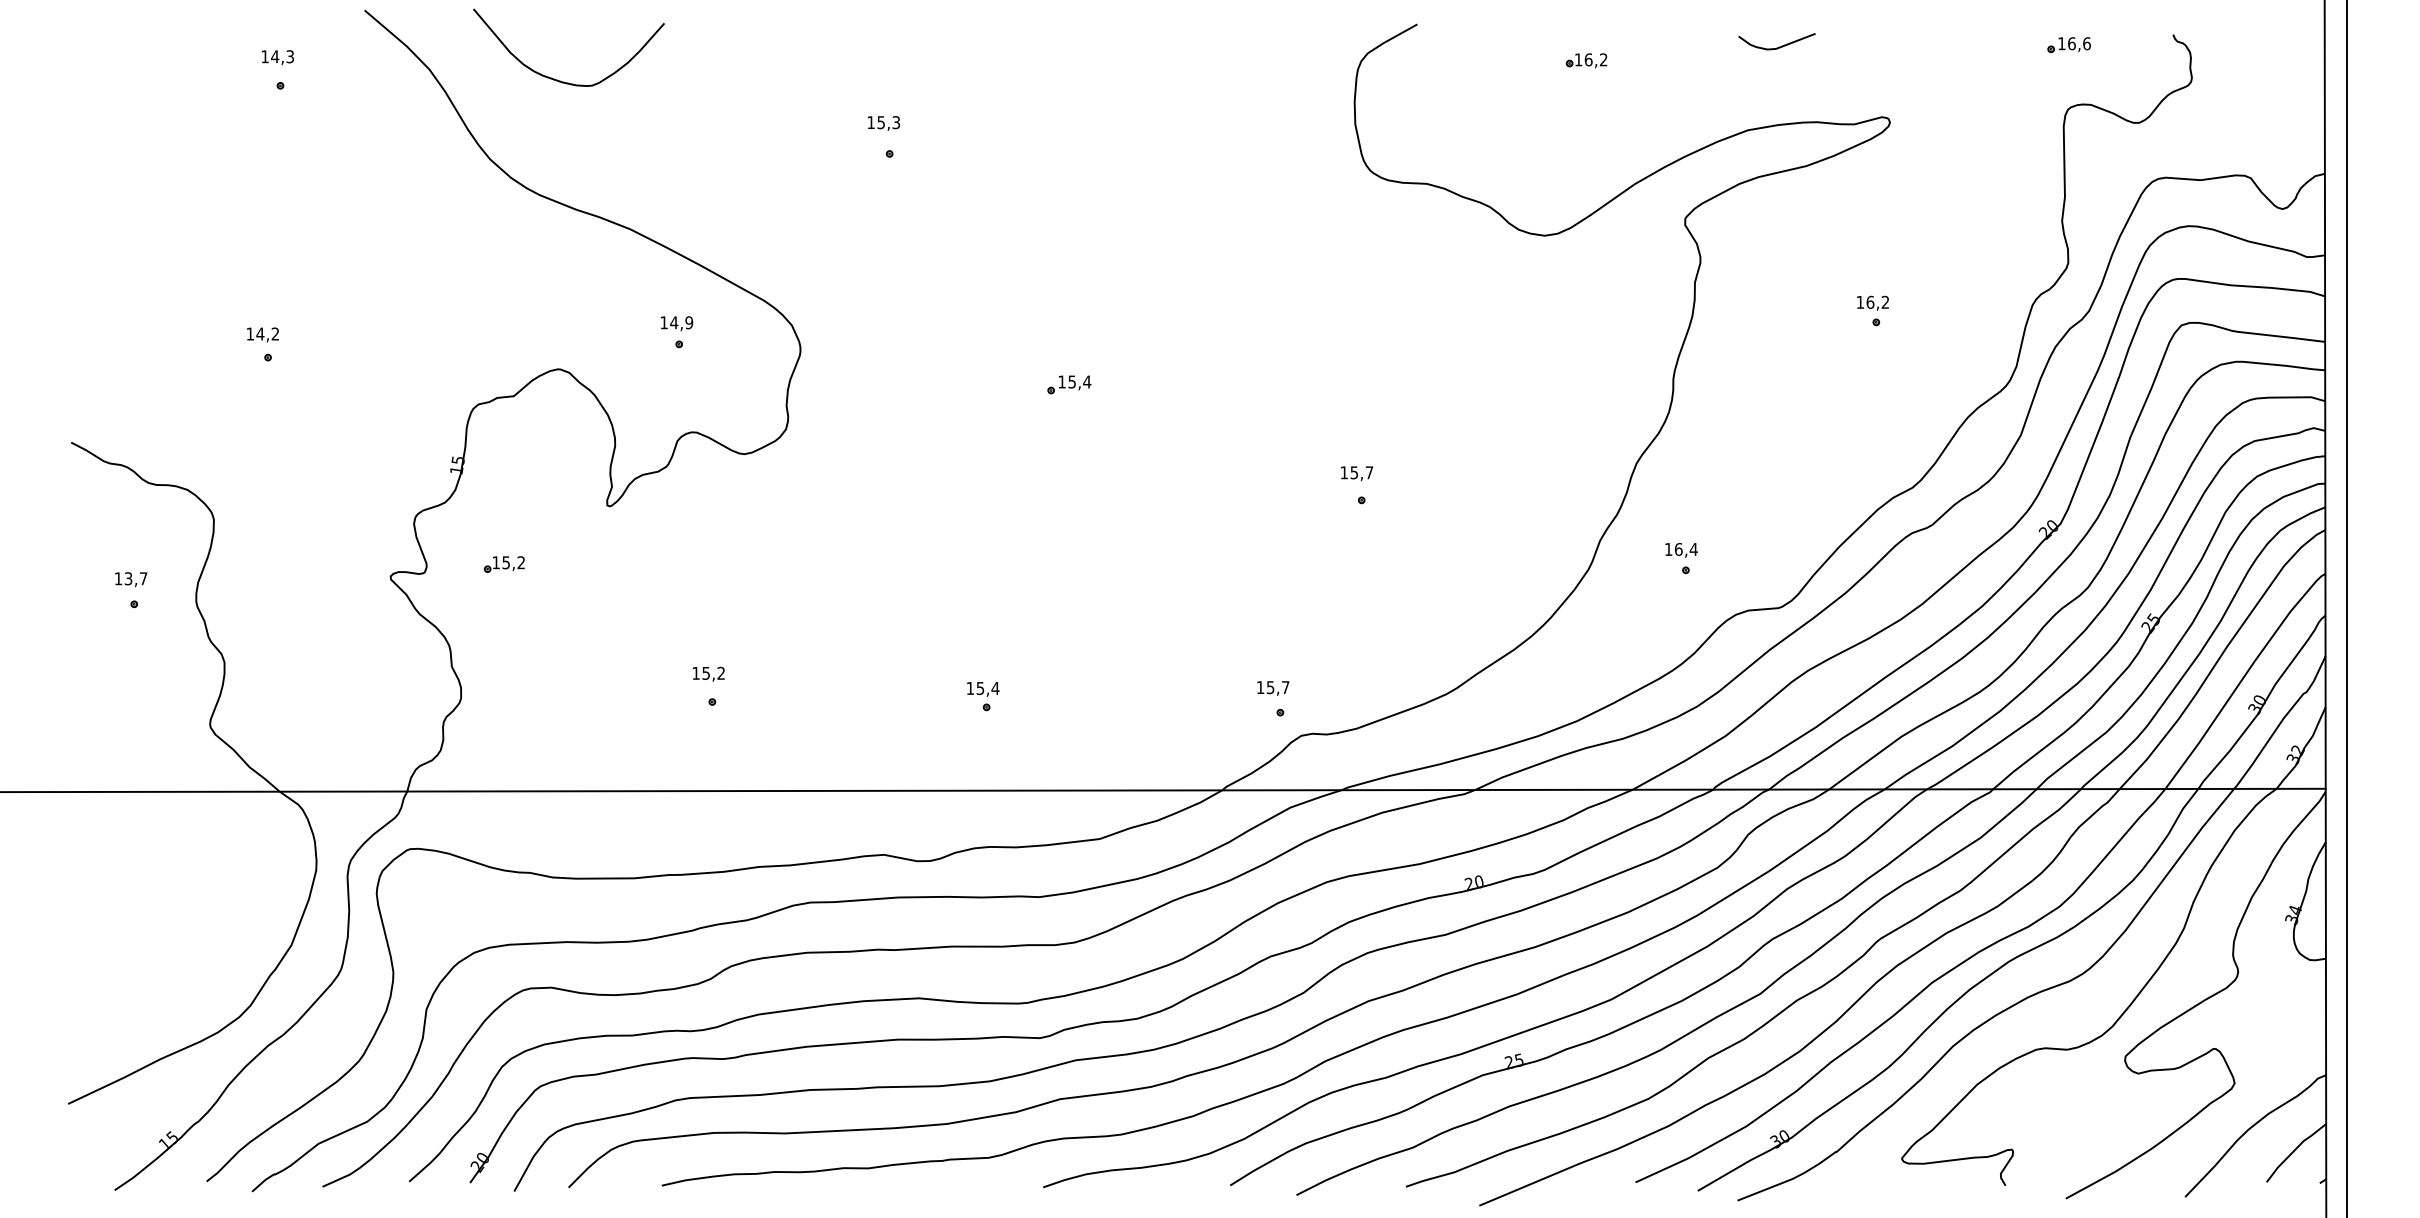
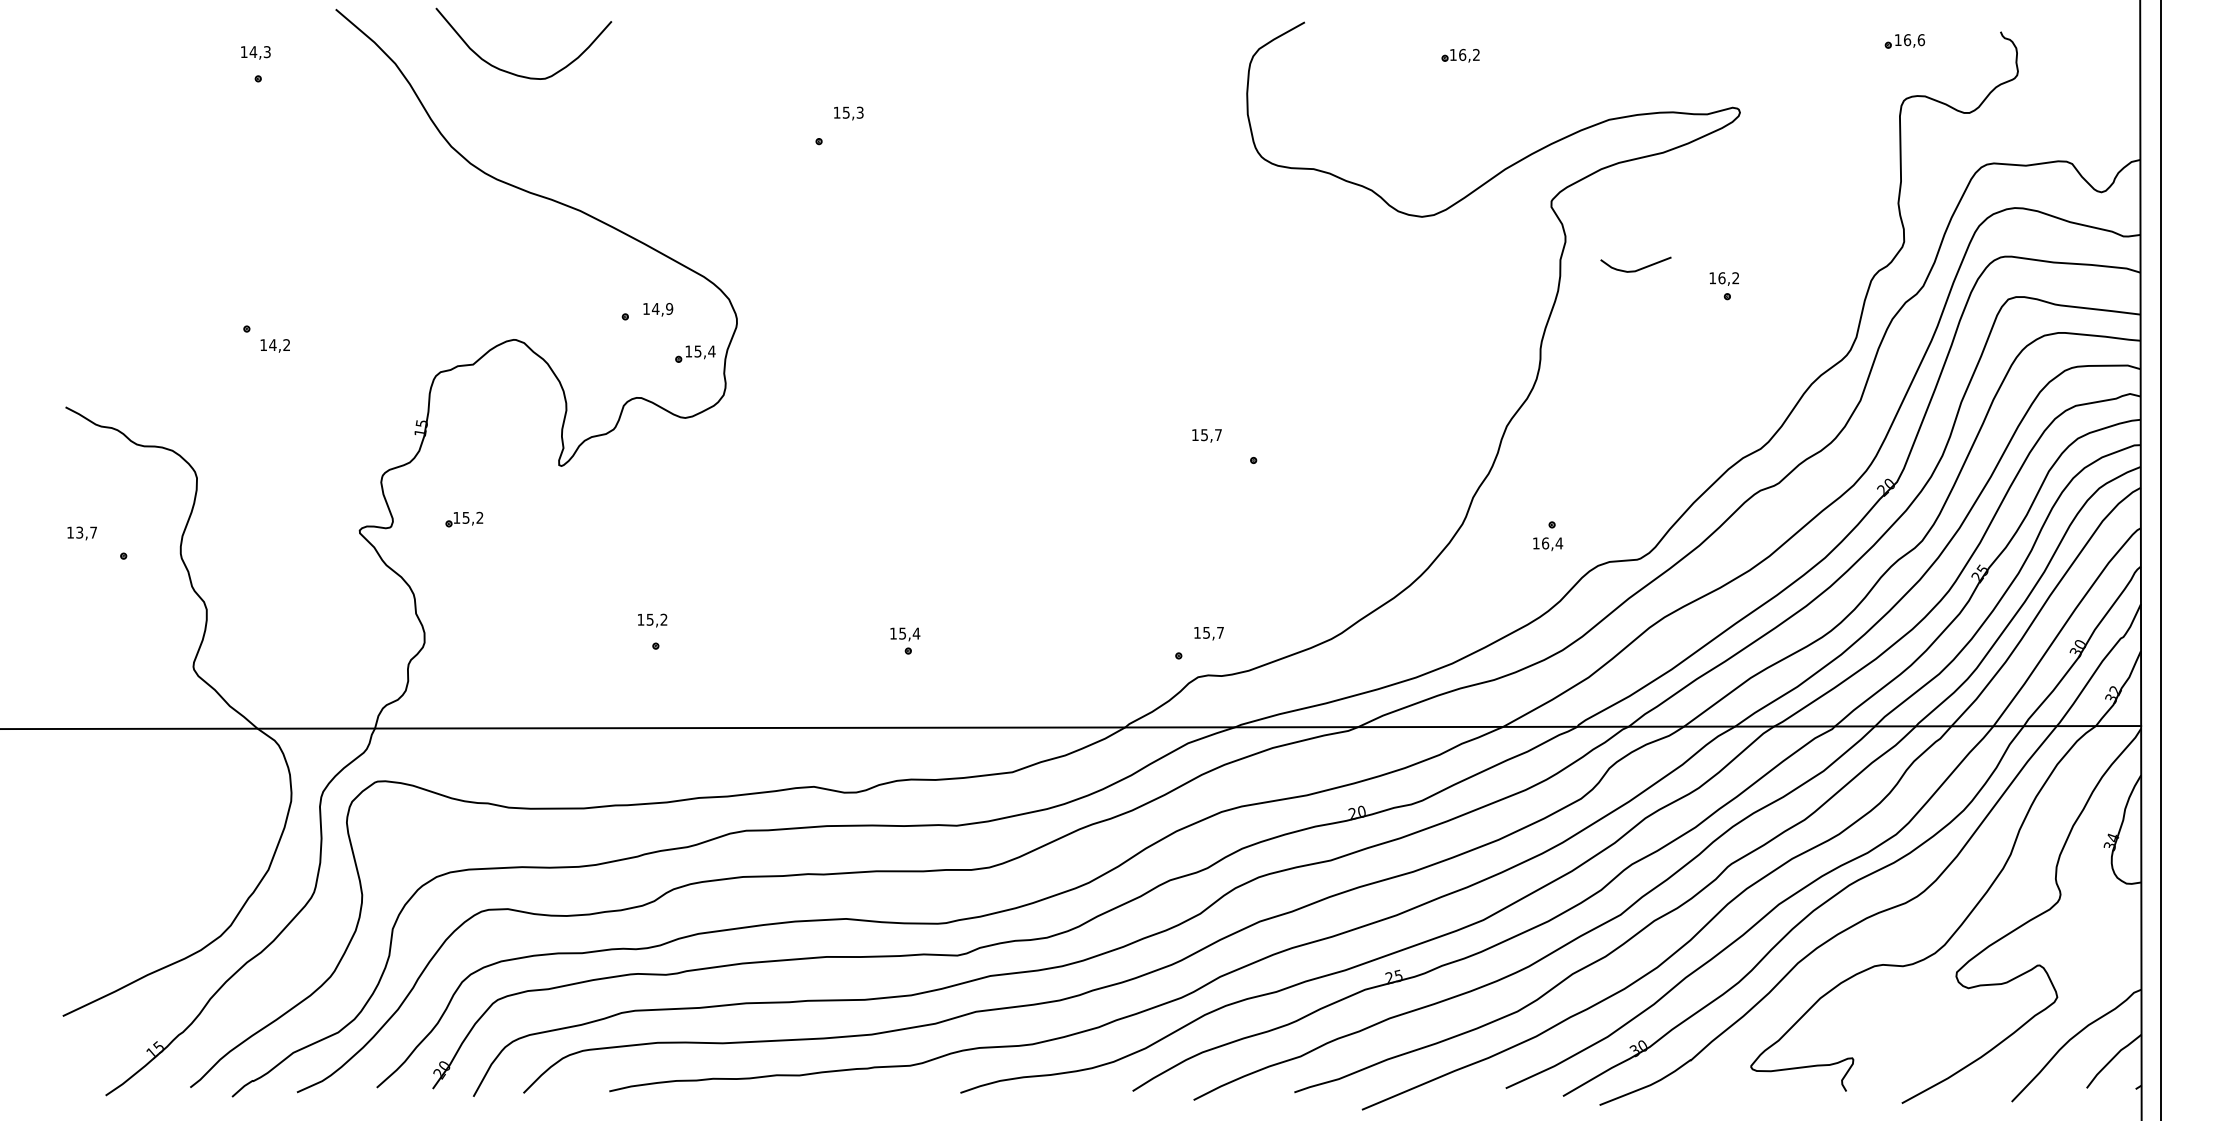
curve: (1779, 46) -> (1638, 269), moved
text: (883, 123) -> (848, 113), moved
text: (677, 323) -> (658, 309), moved
text: (262, 334) -> (274, 345), moved
part: (1069, 384) -> (695, 353), moved
text: (1357, 473) -> (1207, 435), moved
text: (1681, 549) -> (1548, 543), moved
text: (131, 579) -> (82, 533), moved
text: (1273, 688) -> (1209, 633), moved

